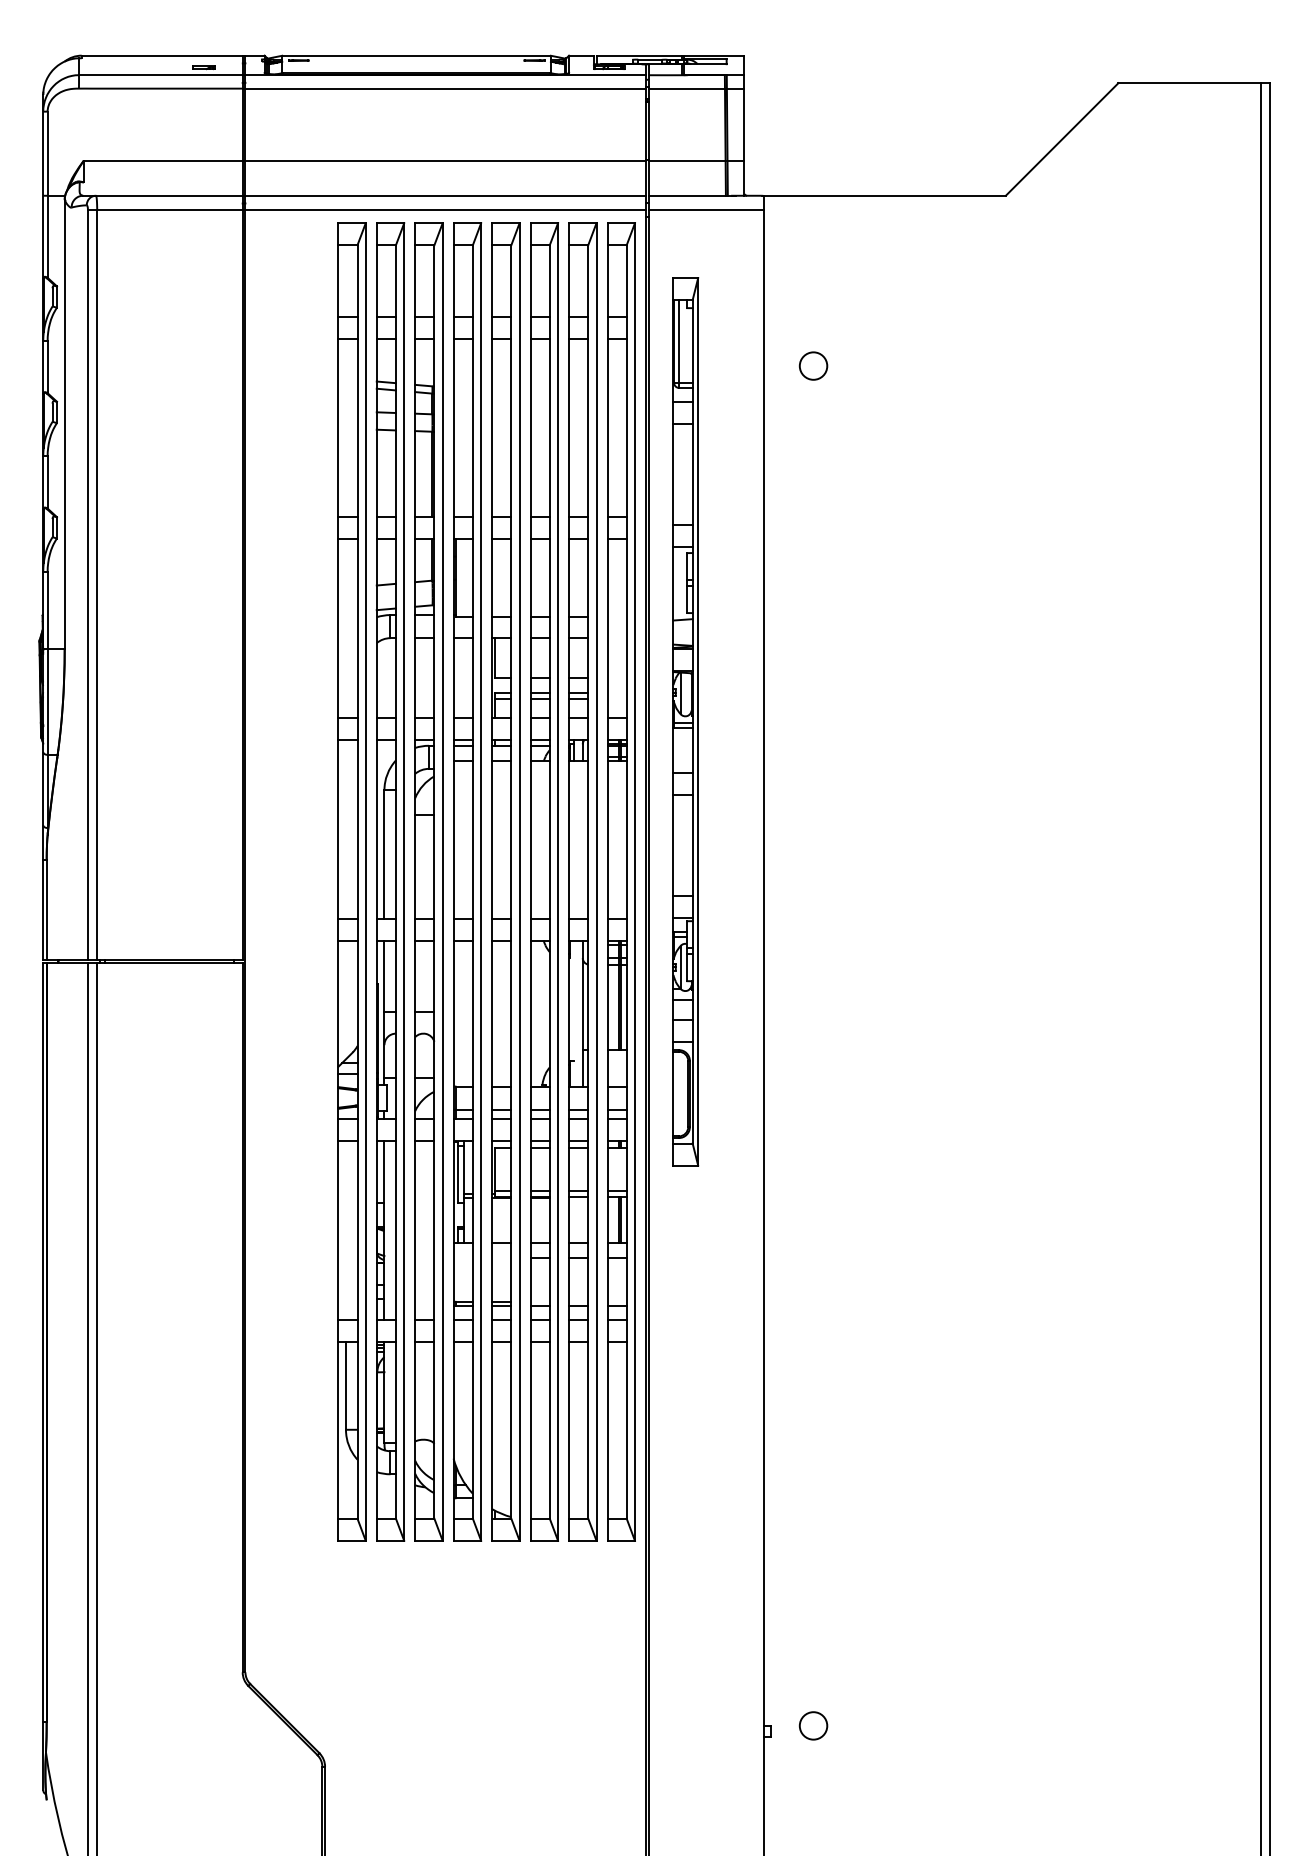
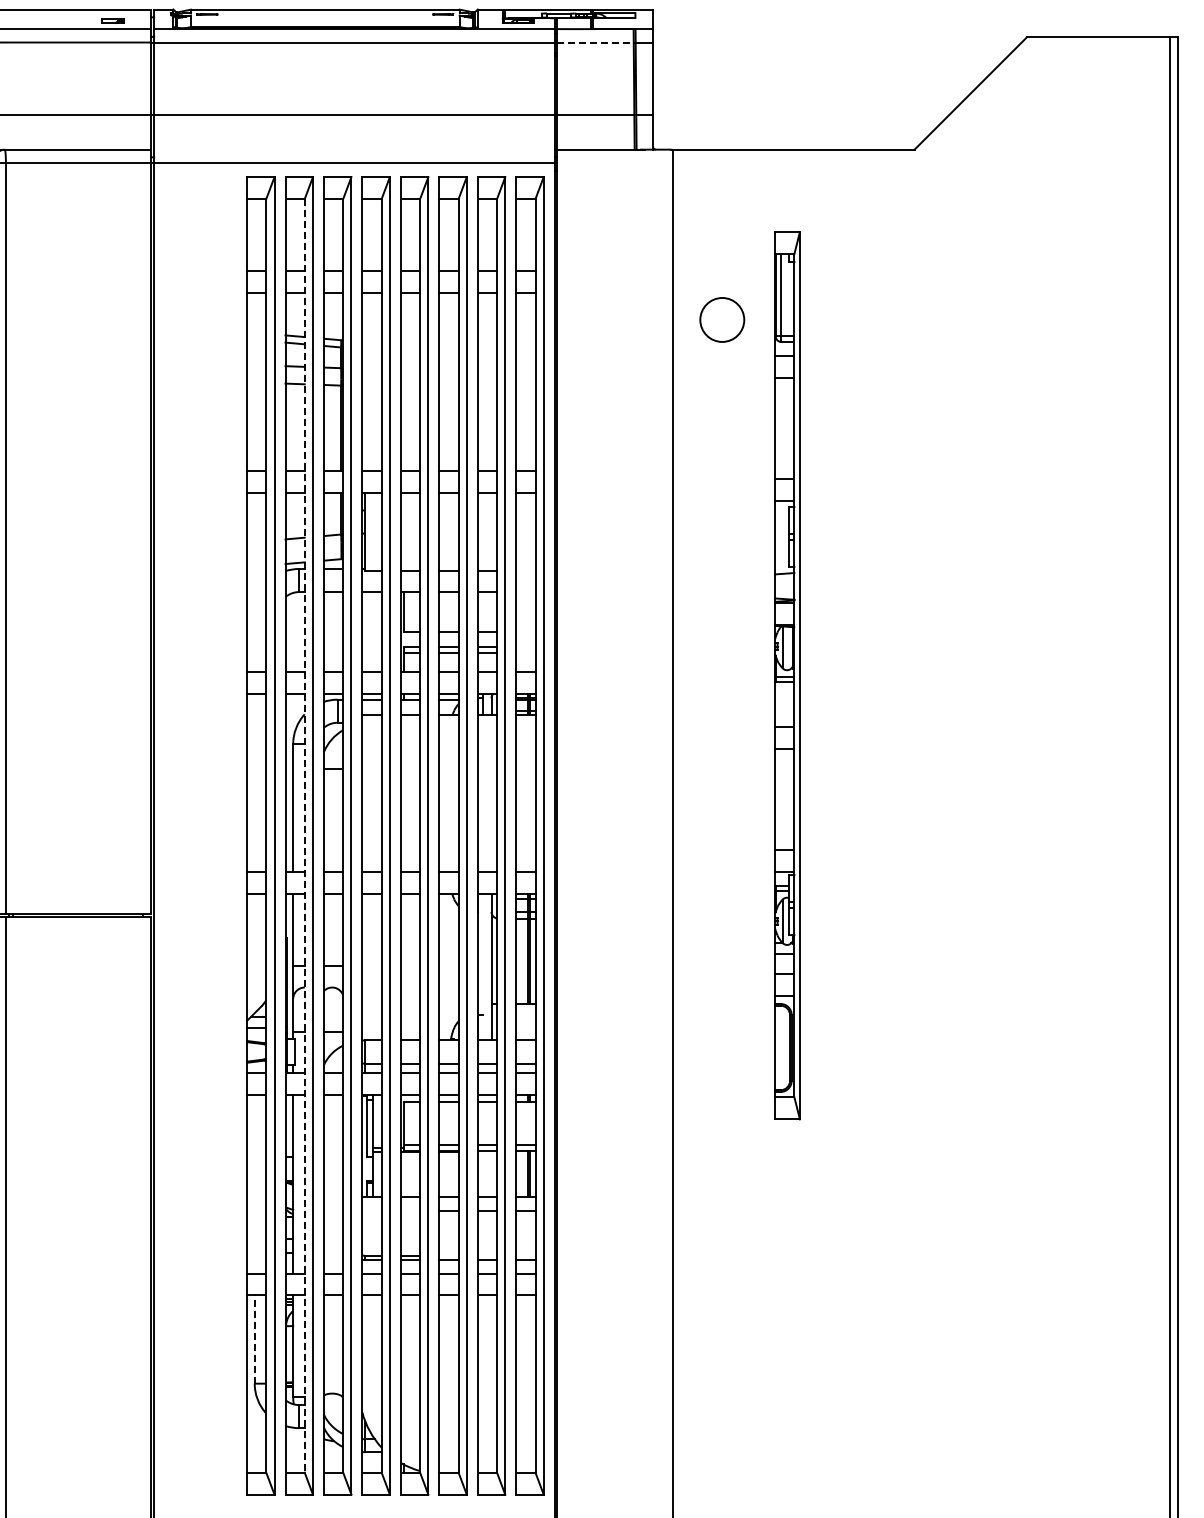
line: (687, 88) -> (596, 42), solid -> dashed
line: (445, 195) -> (354, 149), removed
line: (706, 209) -> (615, 163), removed
circle: (813, 365) -> (722, 319), size x1.6
part: (685, 721) -> (787, 675), moved
line: (395, 882) -> (304, 836), solid -> dashed
line: (345, 1385) -> (254, 1339), solid -> dashed

